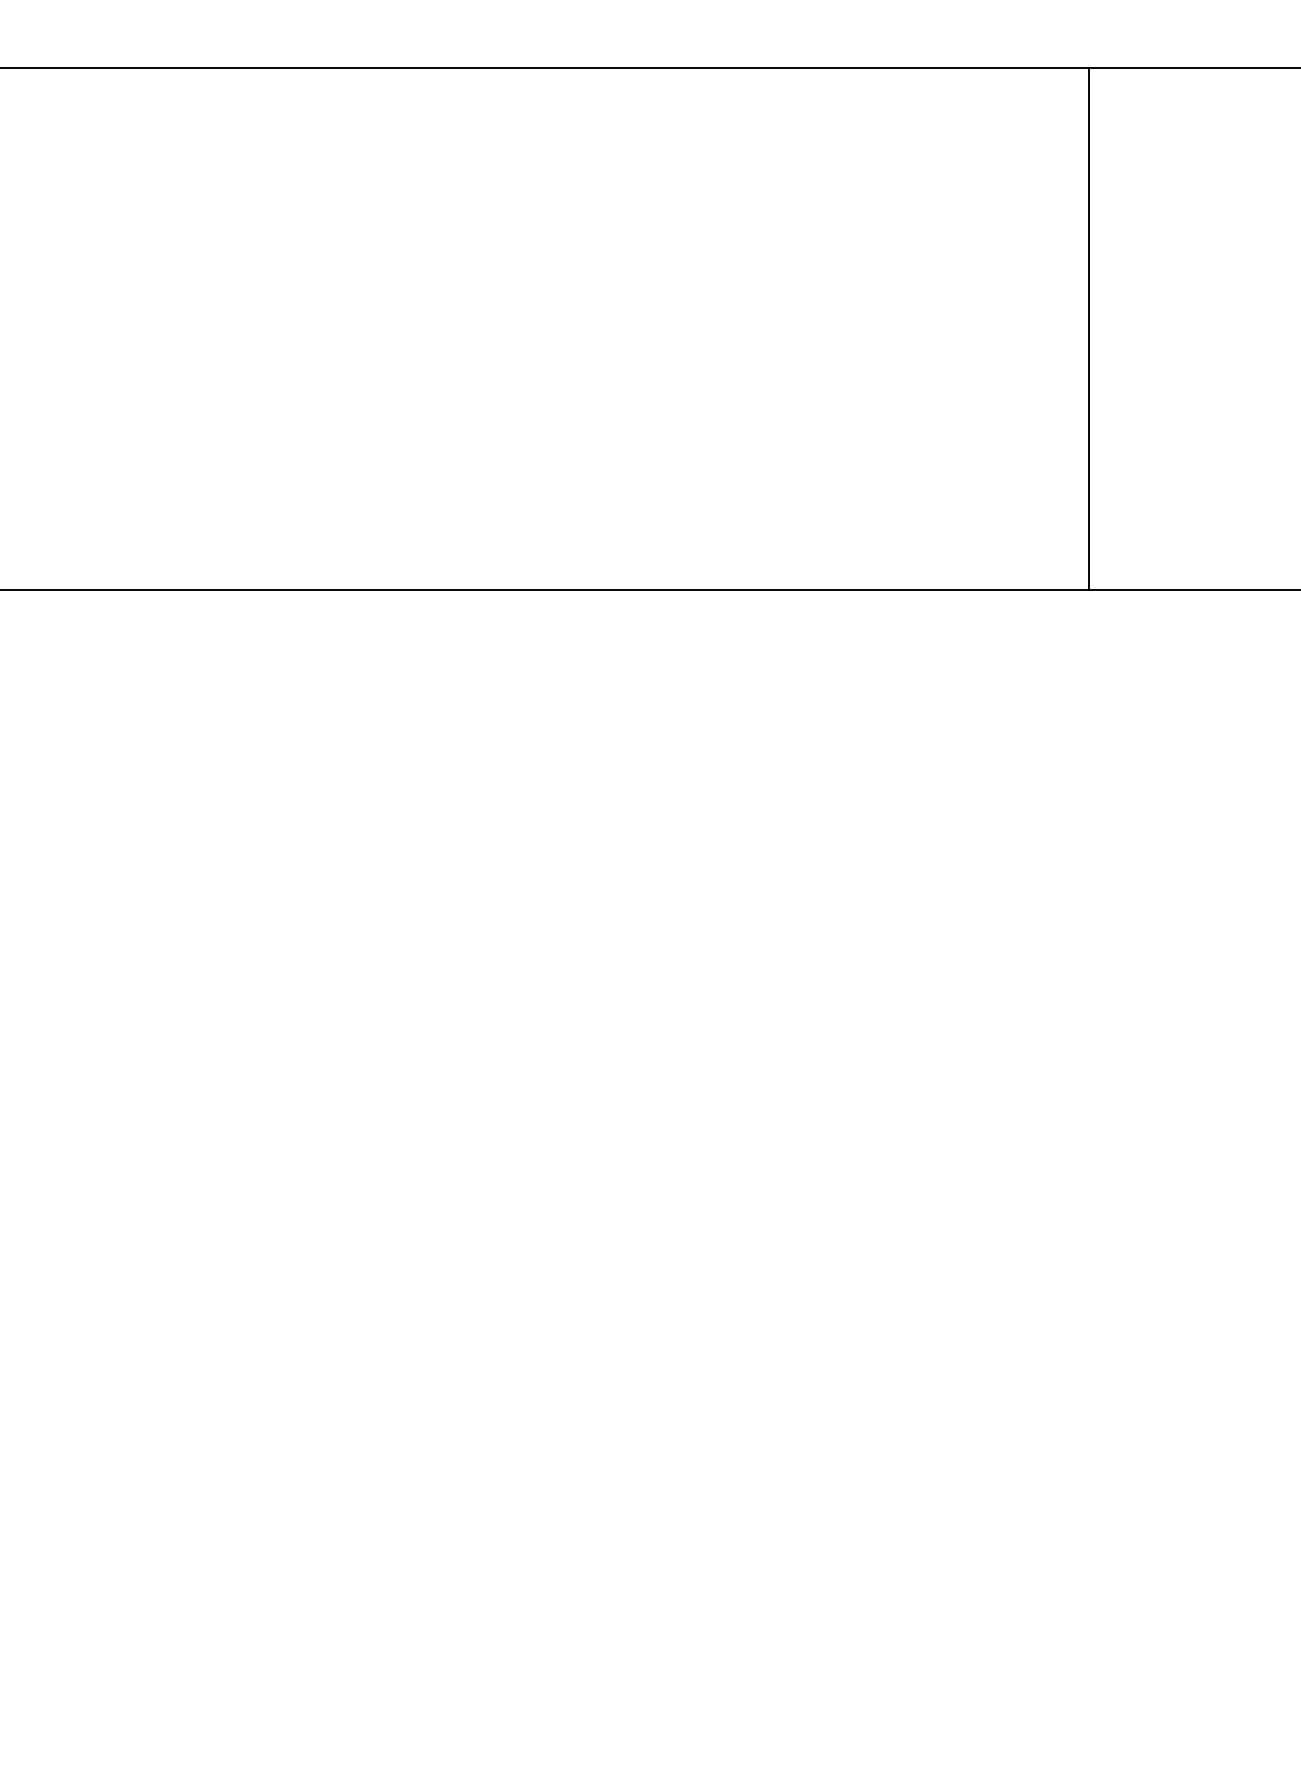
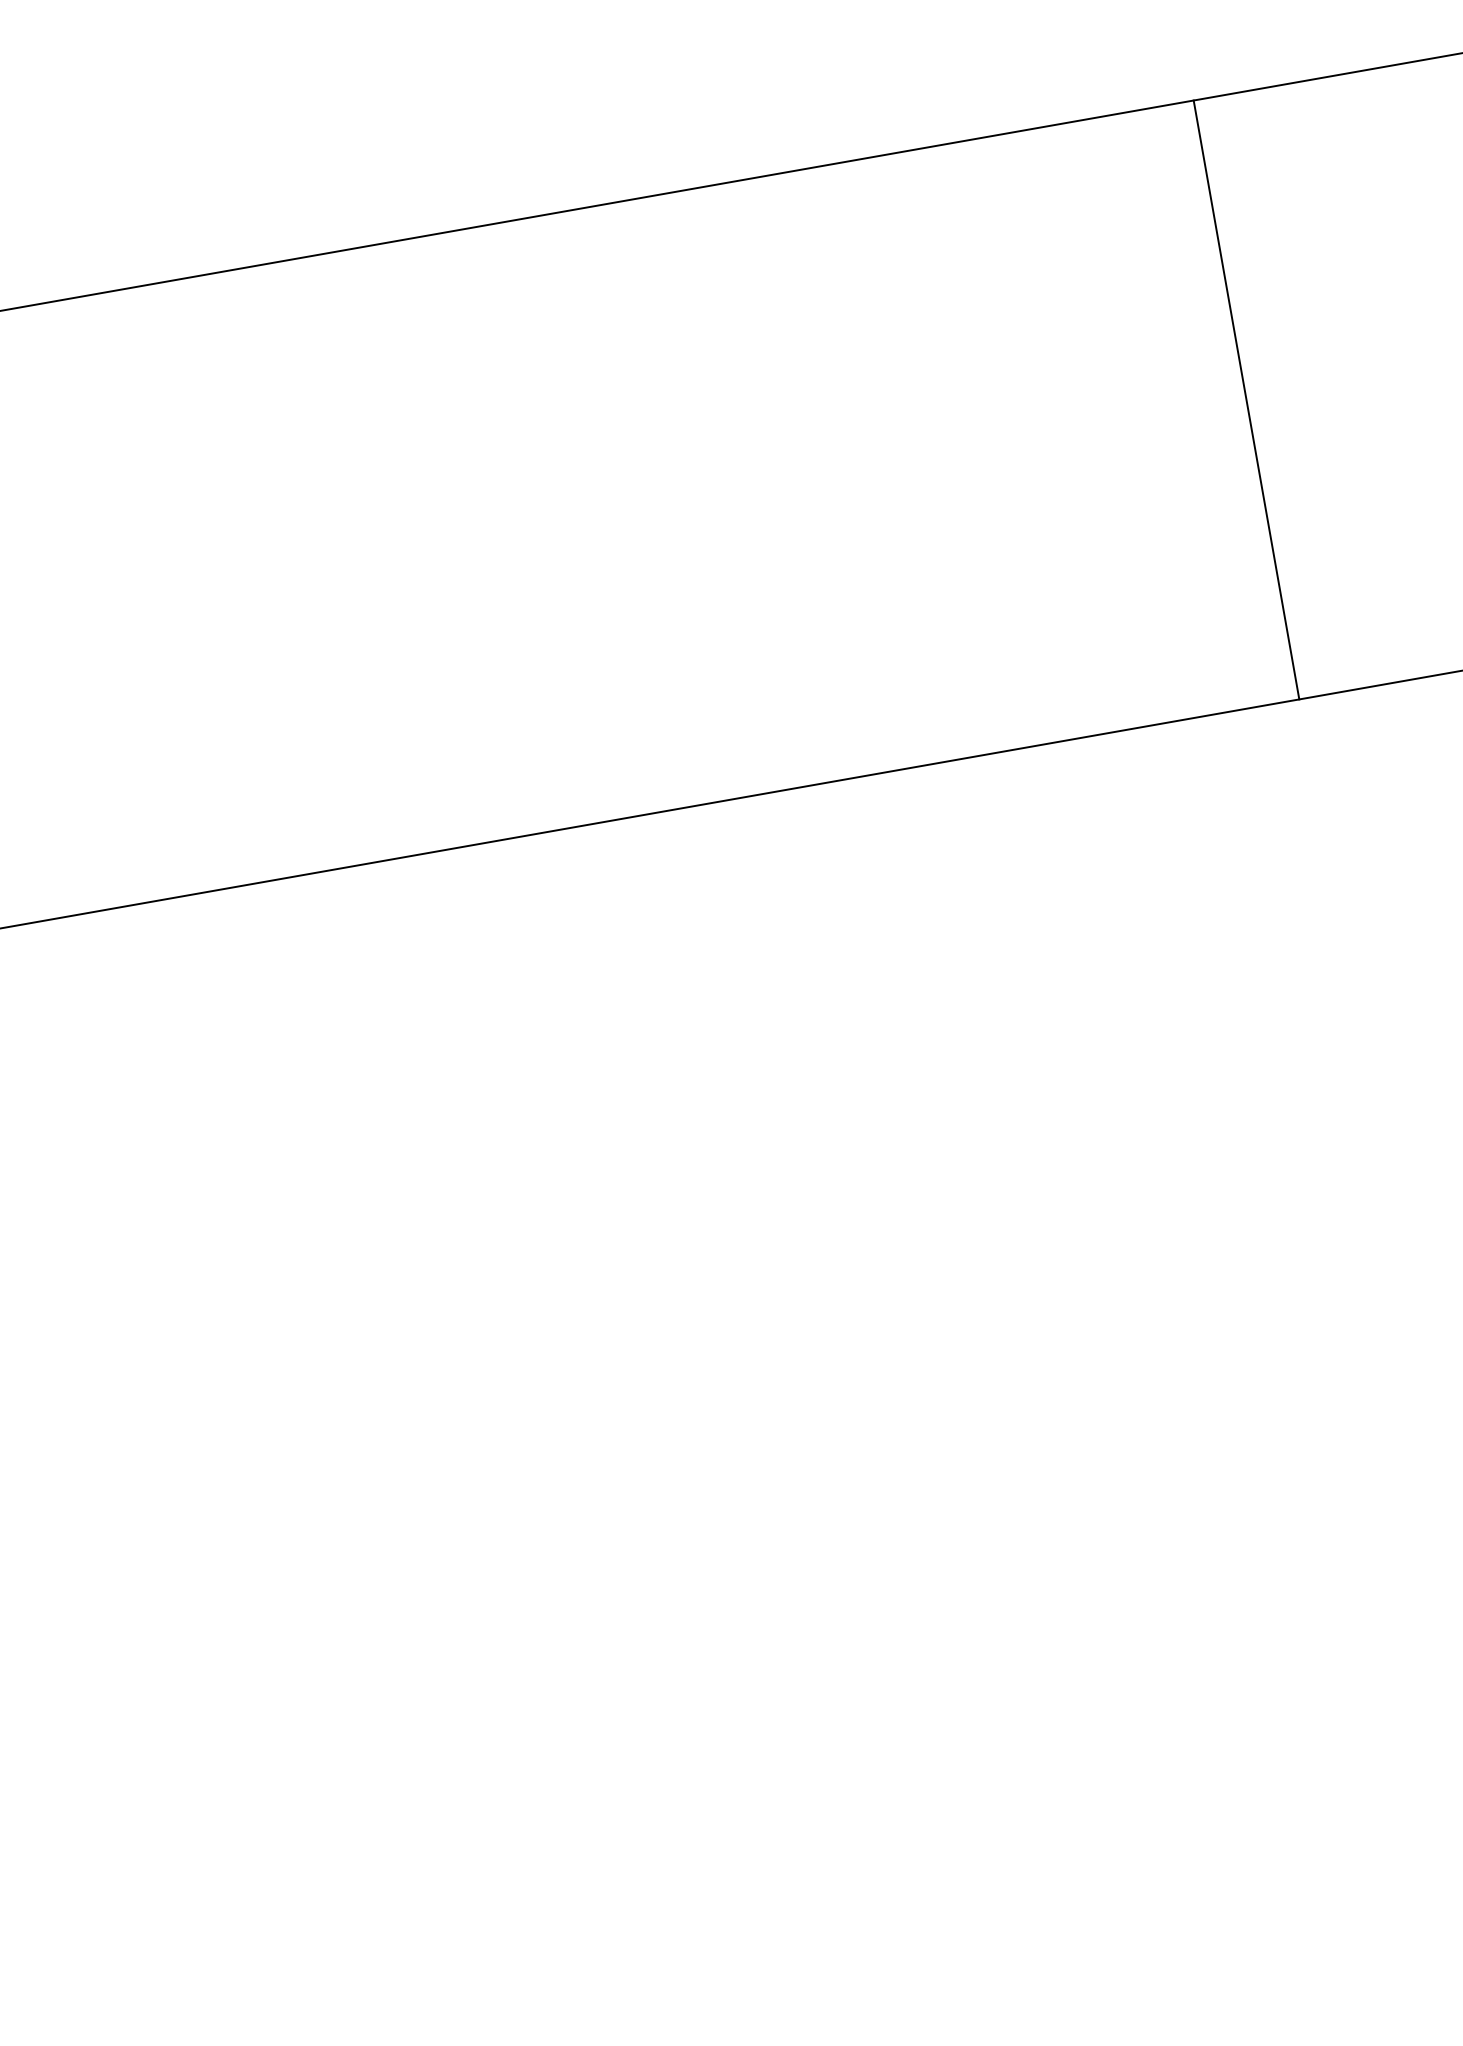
line: (1089, 328) -> (1246, 399), moved

